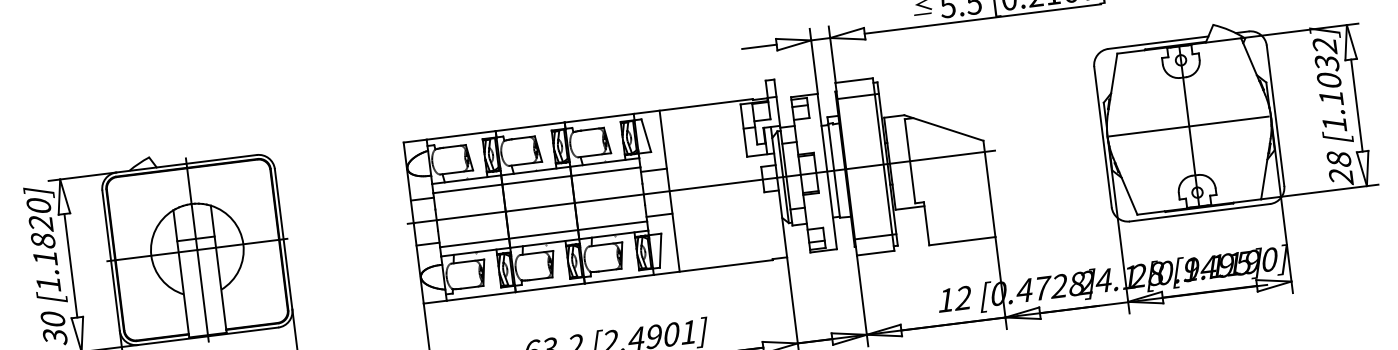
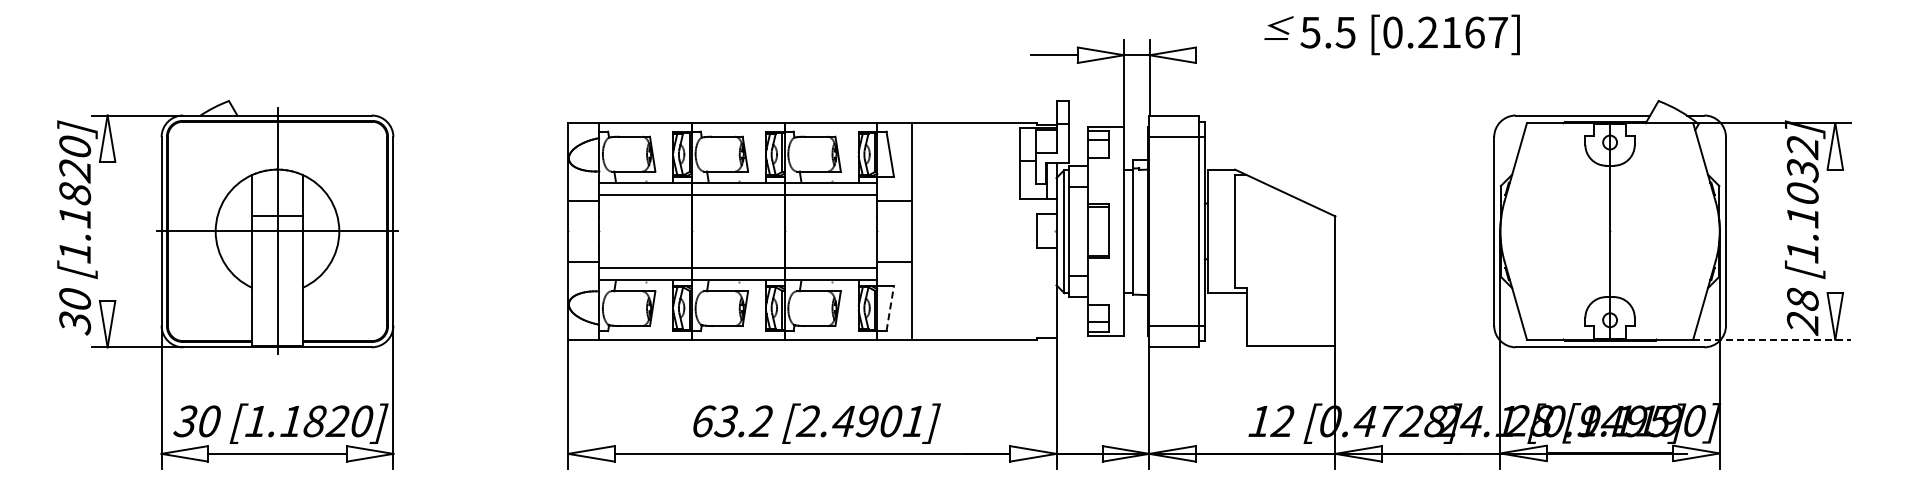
line: (982, 19) -> (1354, 55), removed
line: (1357, 105) -> (1835, 231), removed
line: (1188, 126) -> (1609, 231), removed
line: (701, 187) -> (954, 231), removed
line: (1319, 191) -> (1771, 339), solid -> dashed
line: (660, 250) -> (890, 308), solid -> dashed
line: (70, 265) -> (107, 230), removed

